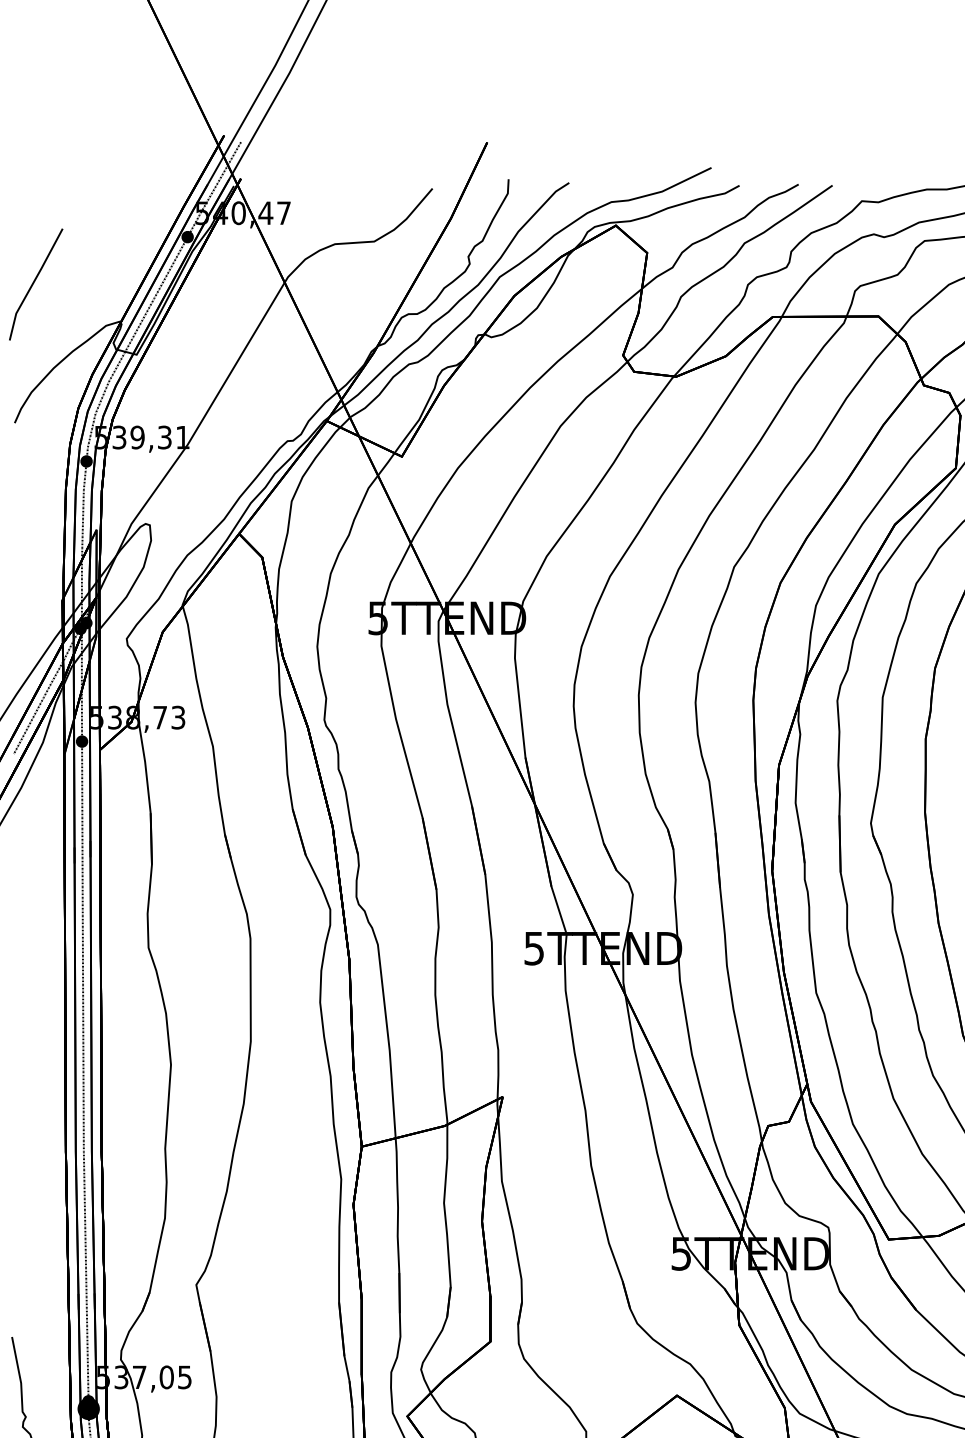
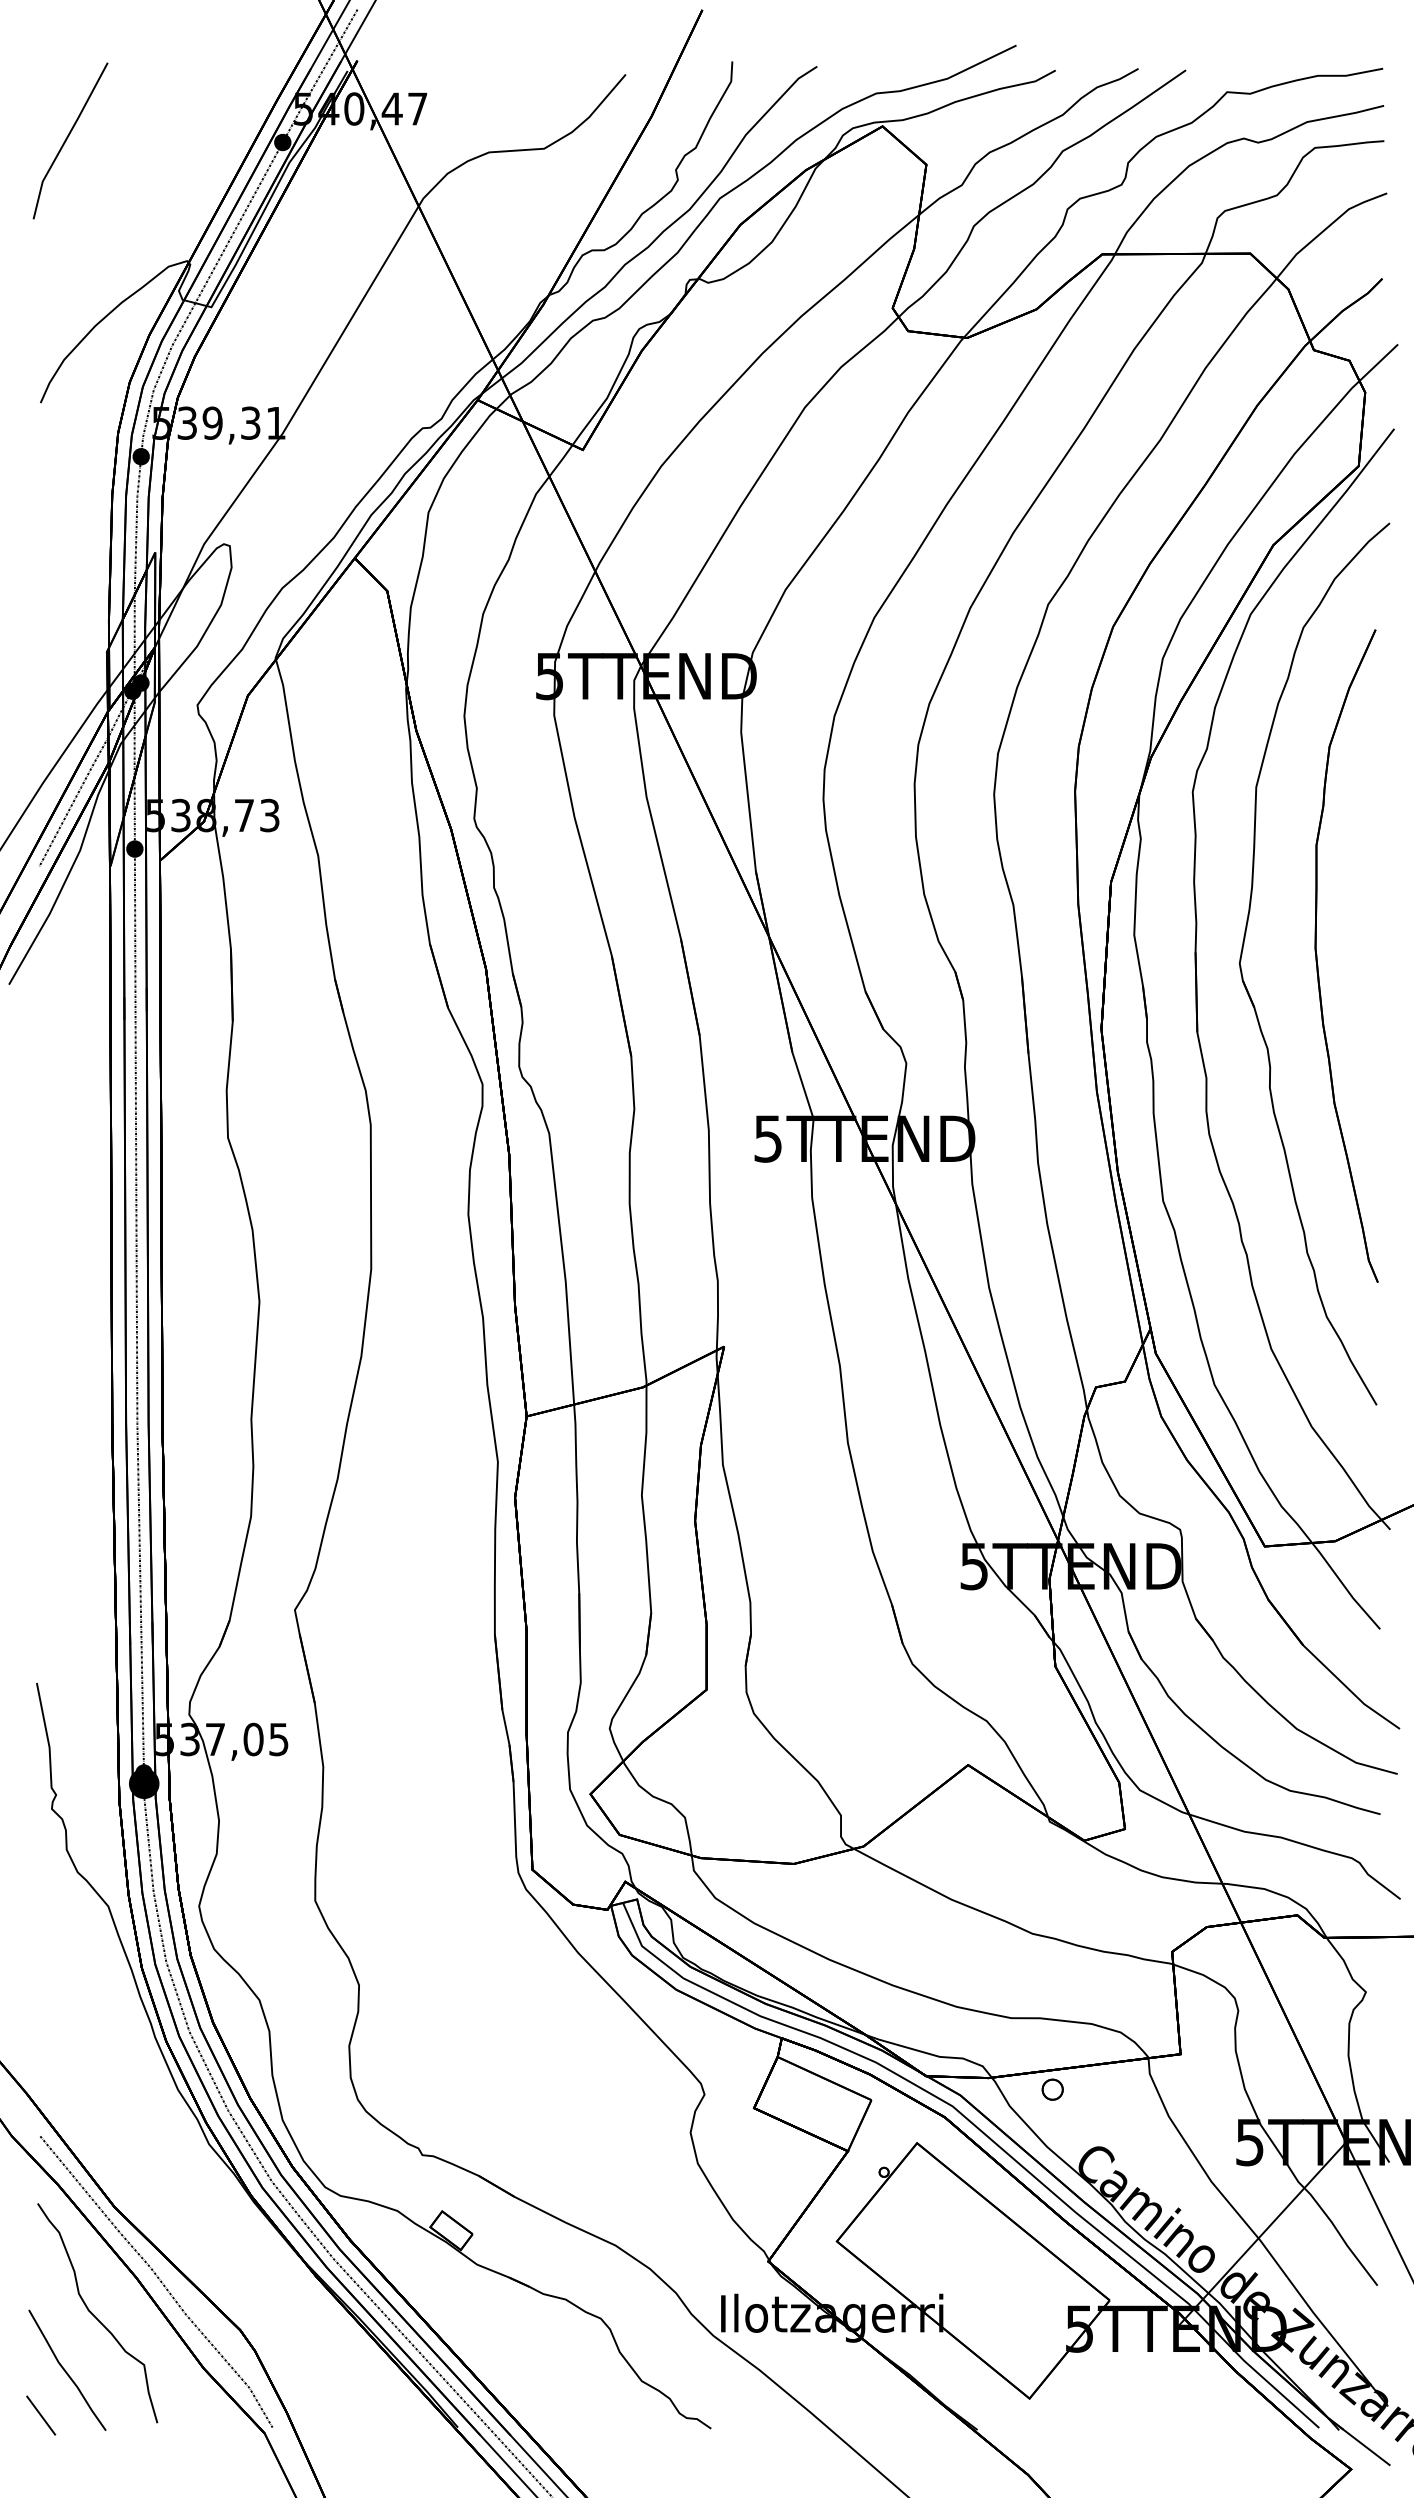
line: (33, 283) -> (67, 139), moved

